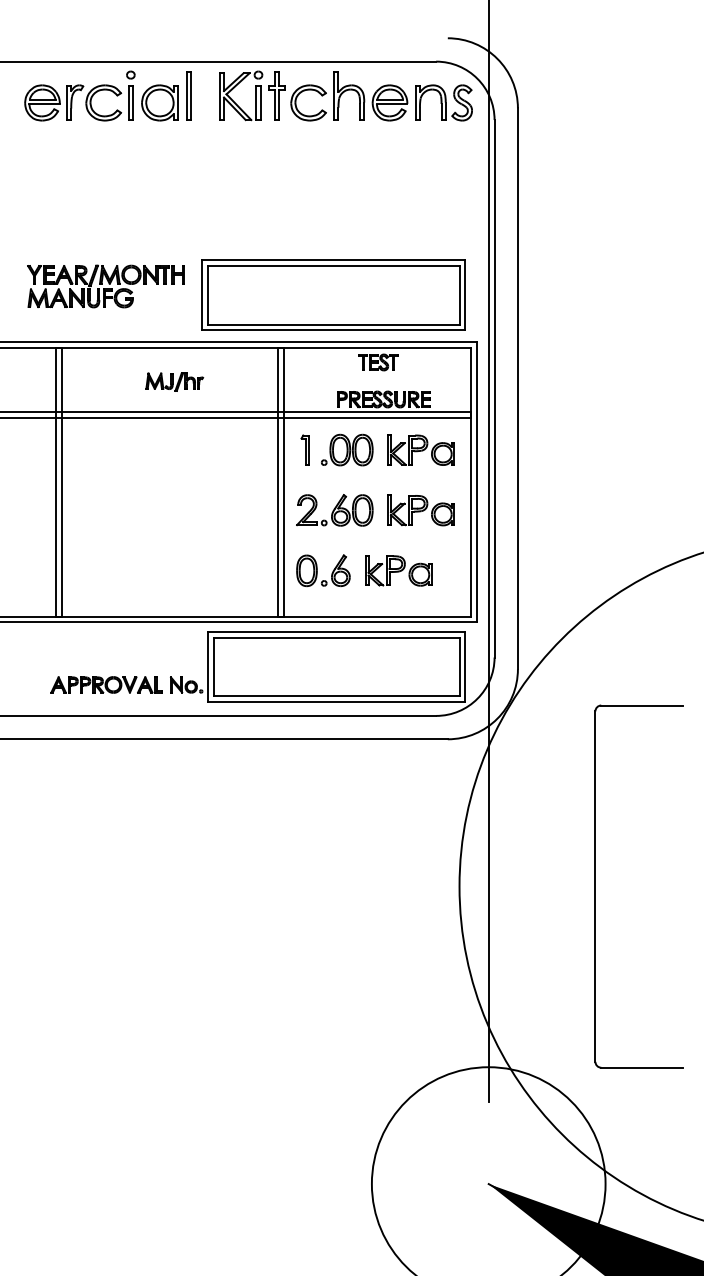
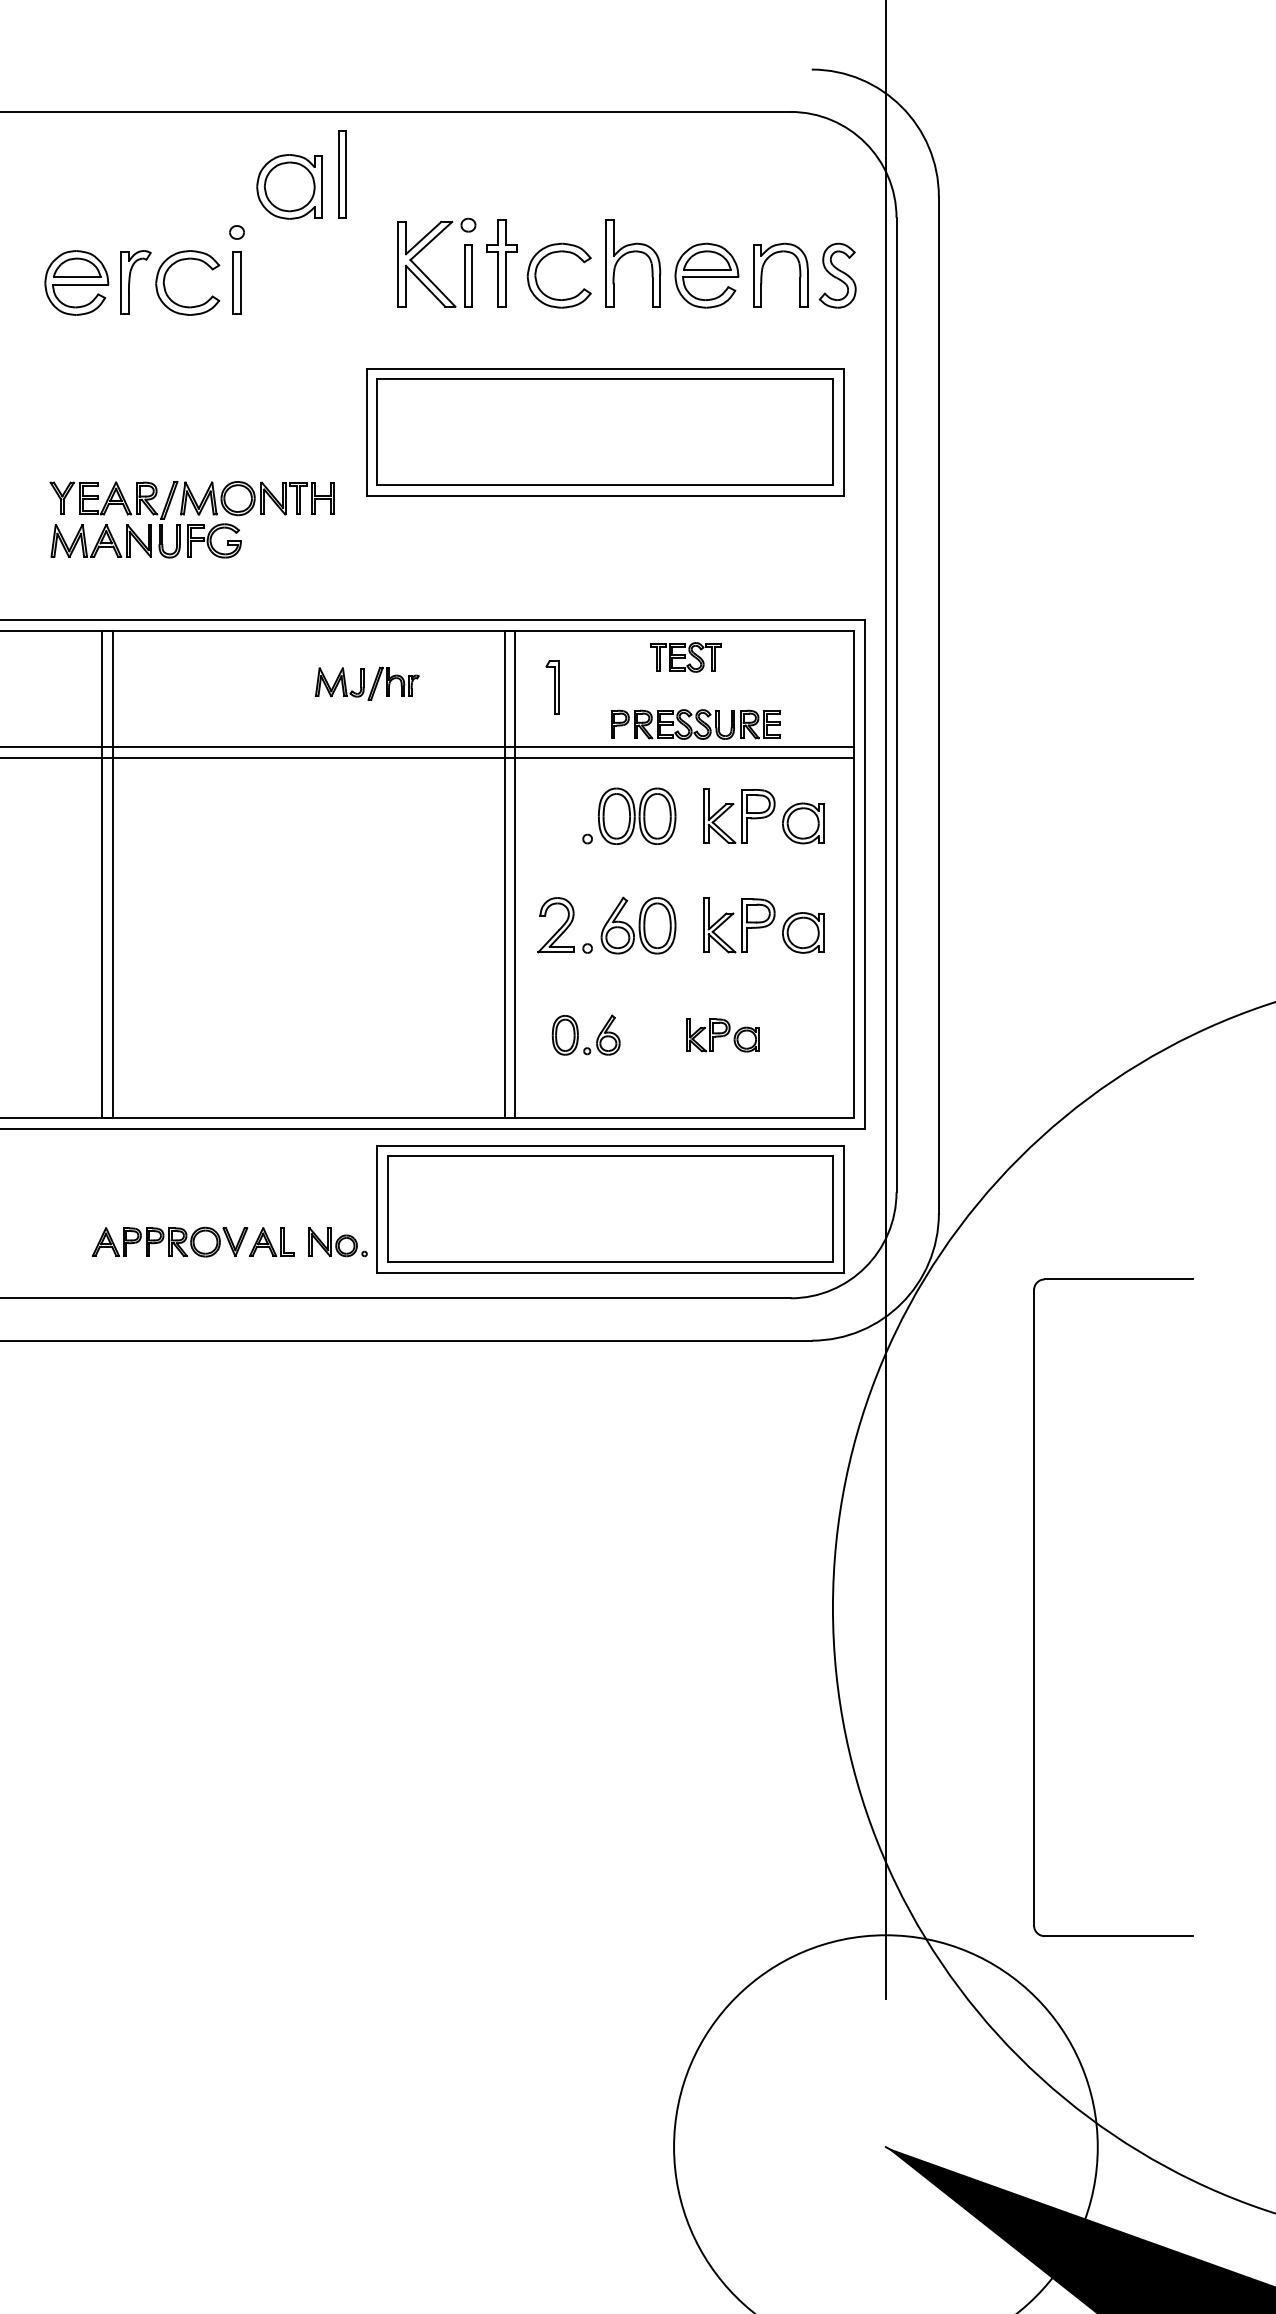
part: (79, 95) -> (143, 269), moved
part: (345, 95) -> (626, 262), moved
part: (333, 294) -> (604, 430), moved
part: (174, 381) -> (366, 682), moved
part: (304, 449) -> (551, 686), moved
part: (323, 570) -> (586, 1034), size x0.7
part: (398, 570) -> (722, 1034), size x0.6
part: (595, 886) -> (1034, 1607), moved

